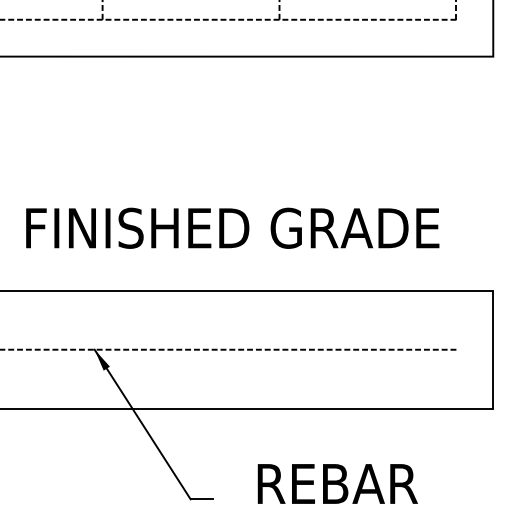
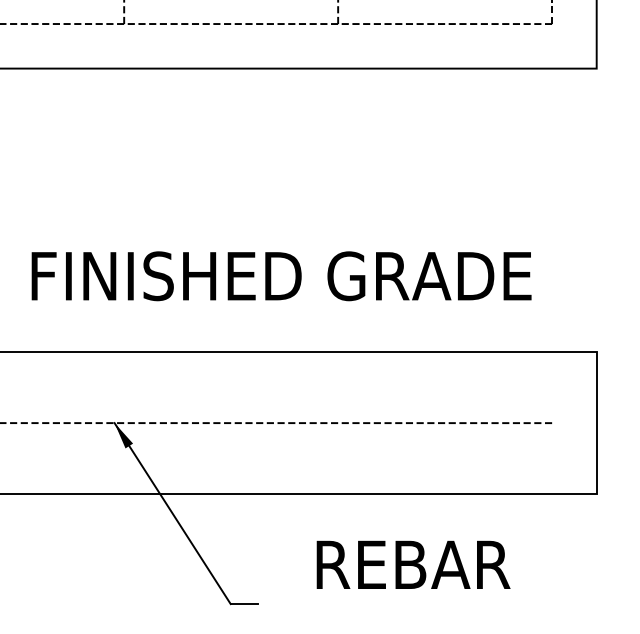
text: (337, 483) -> (413, 564), moved

